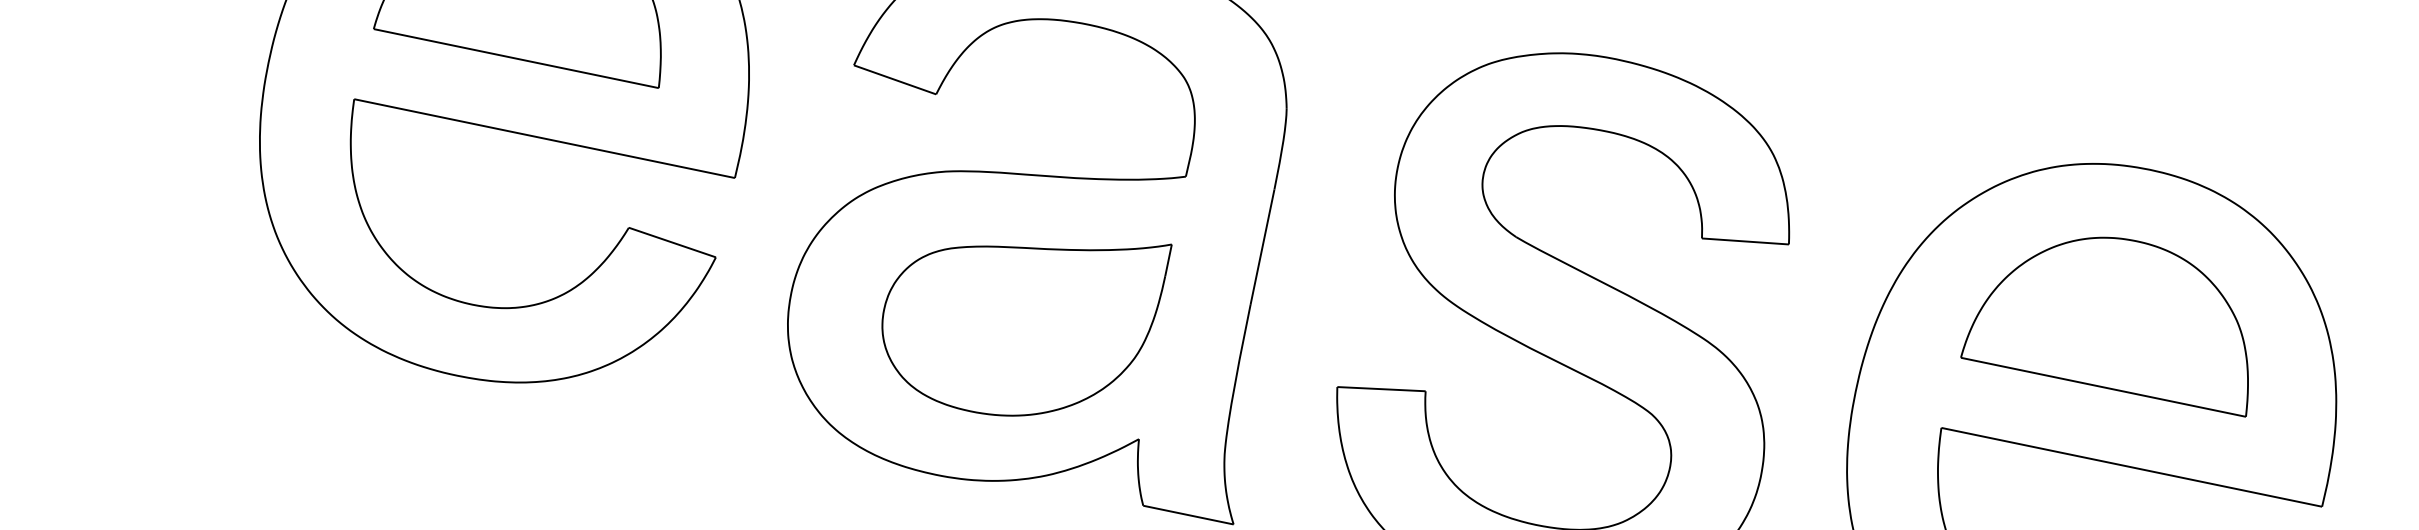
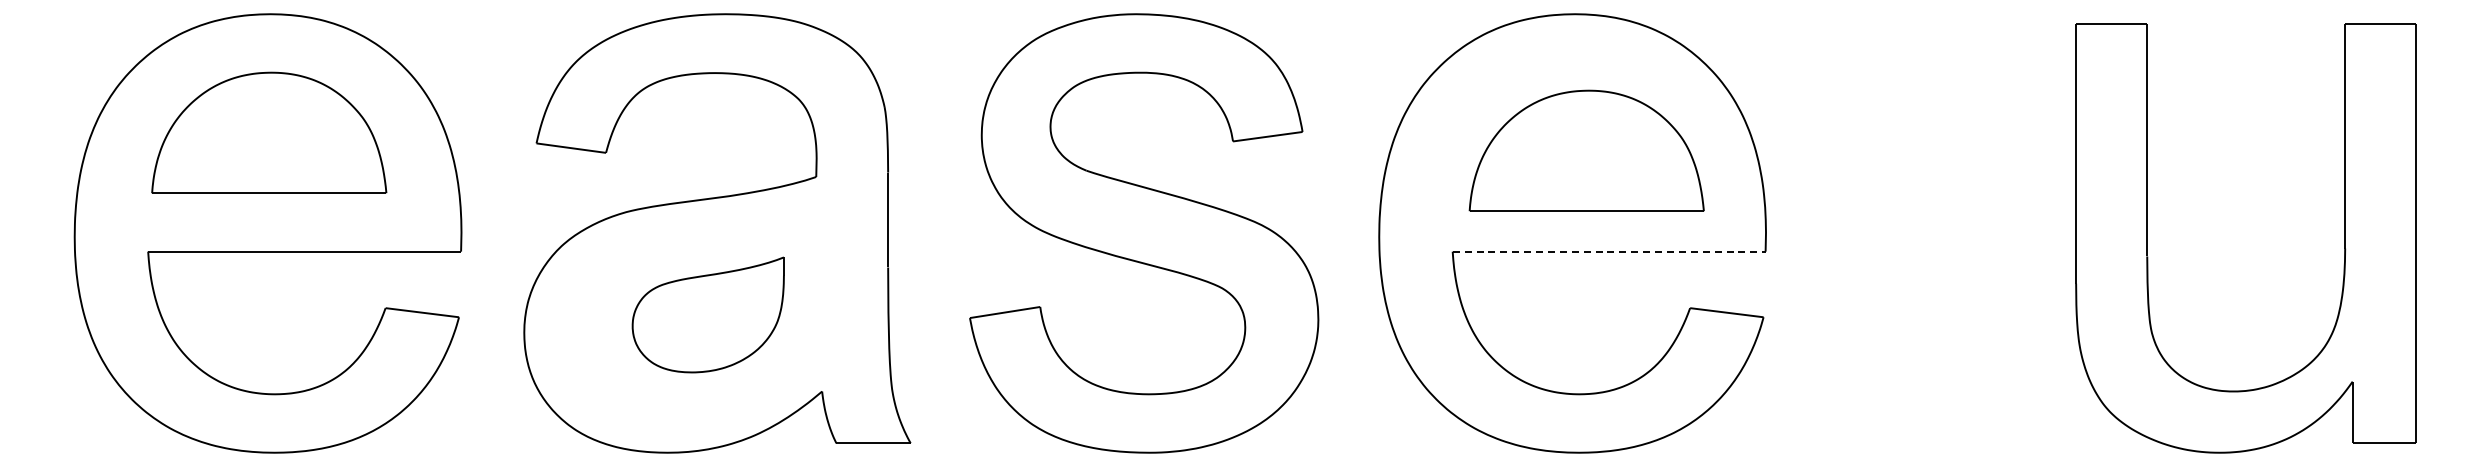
part: (2118, 313) -> (1586, 150), moved
part: (1020, 316) -> (708, 314), size x0.7
line: (2132, 467) -> (1609, 251), solid -> dashed

